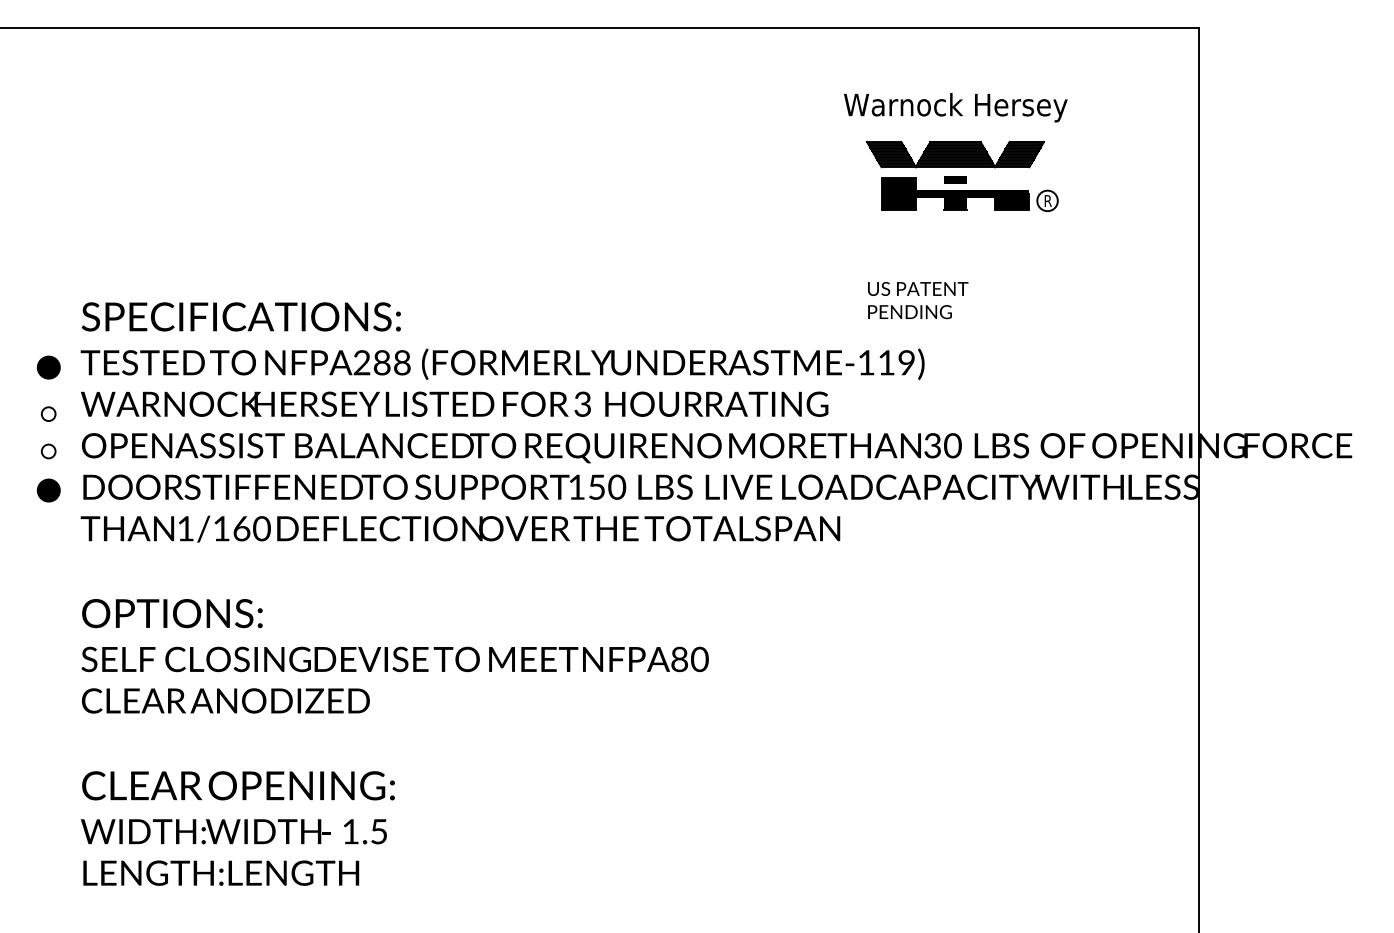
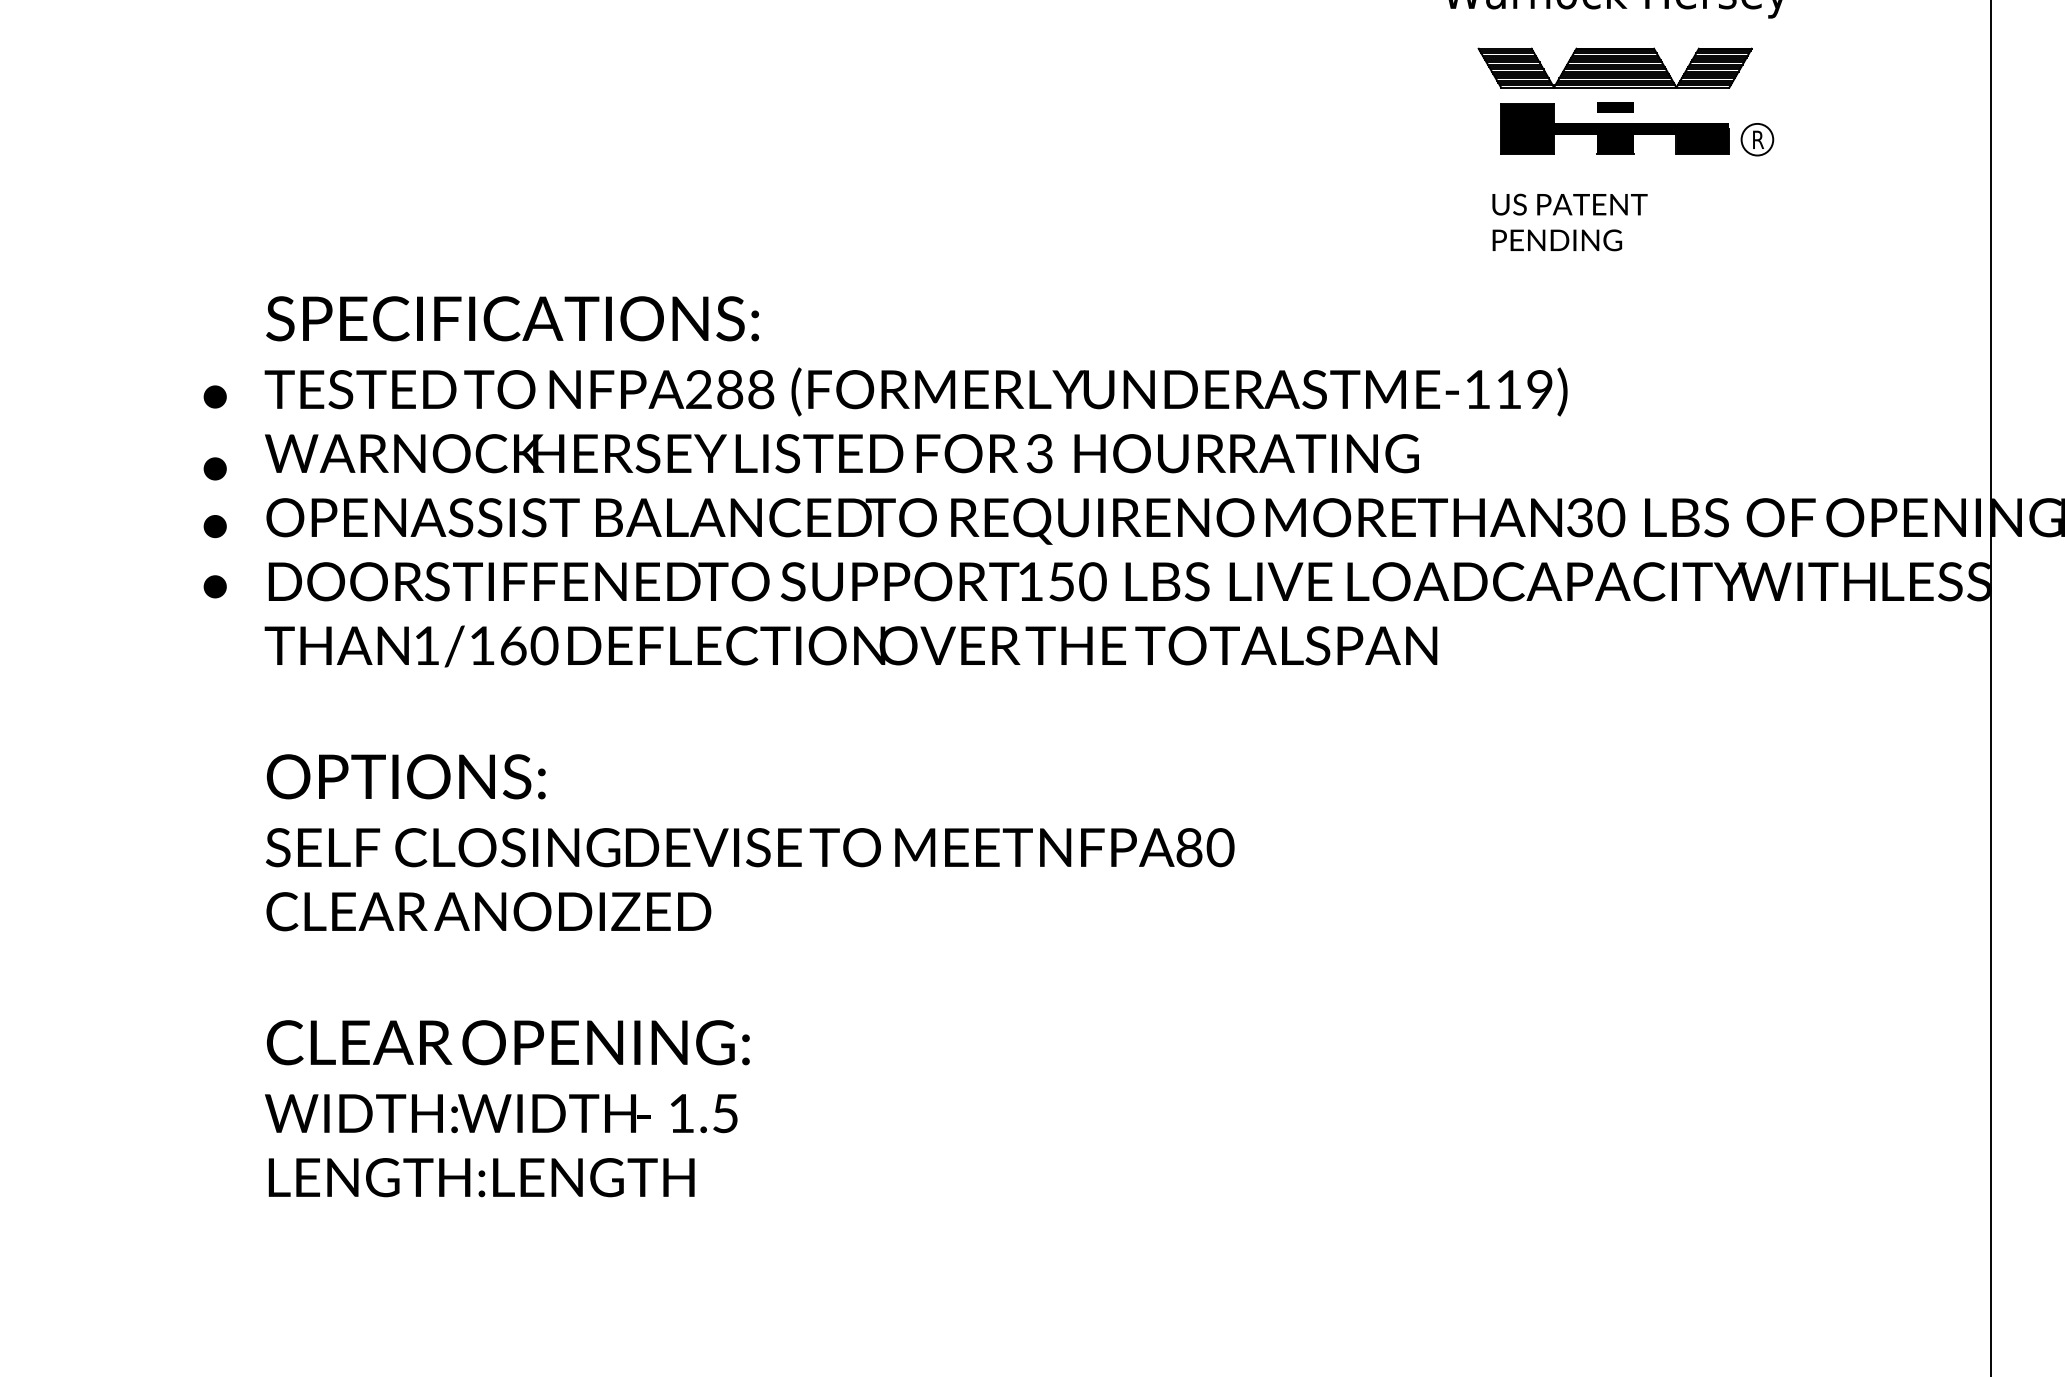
text: (918, 300) -> (1570, 222), moved
part: (48, 367) -> (214, 396), size x0.62
fill: (48, 414) -> (214, 469), added
fill: (48, 451) -> (214, 526), added
part: (48, 490) -> (214, 586), size x0.62

